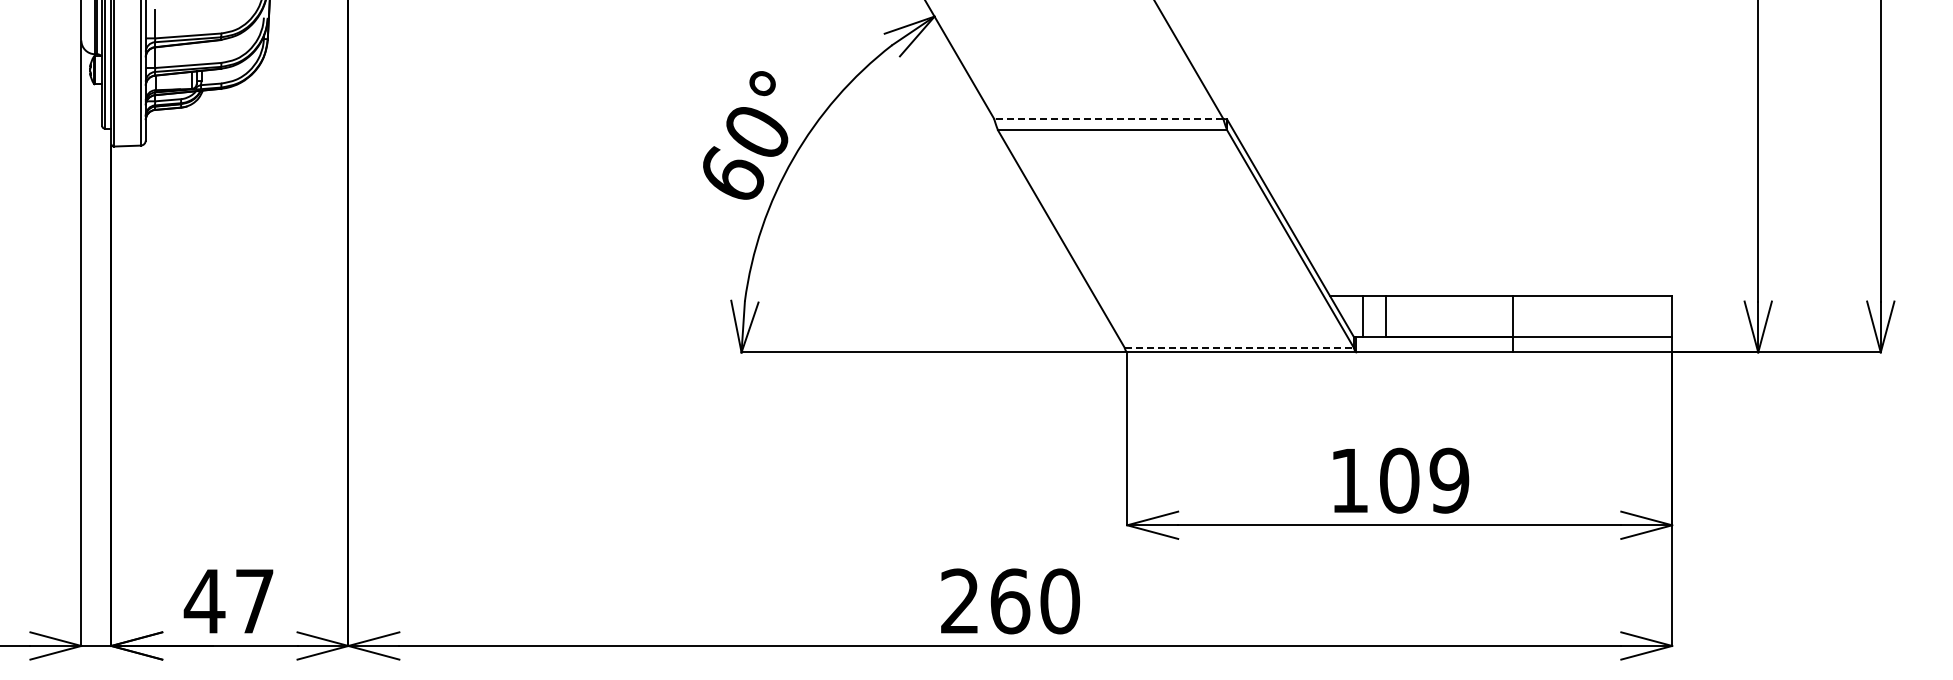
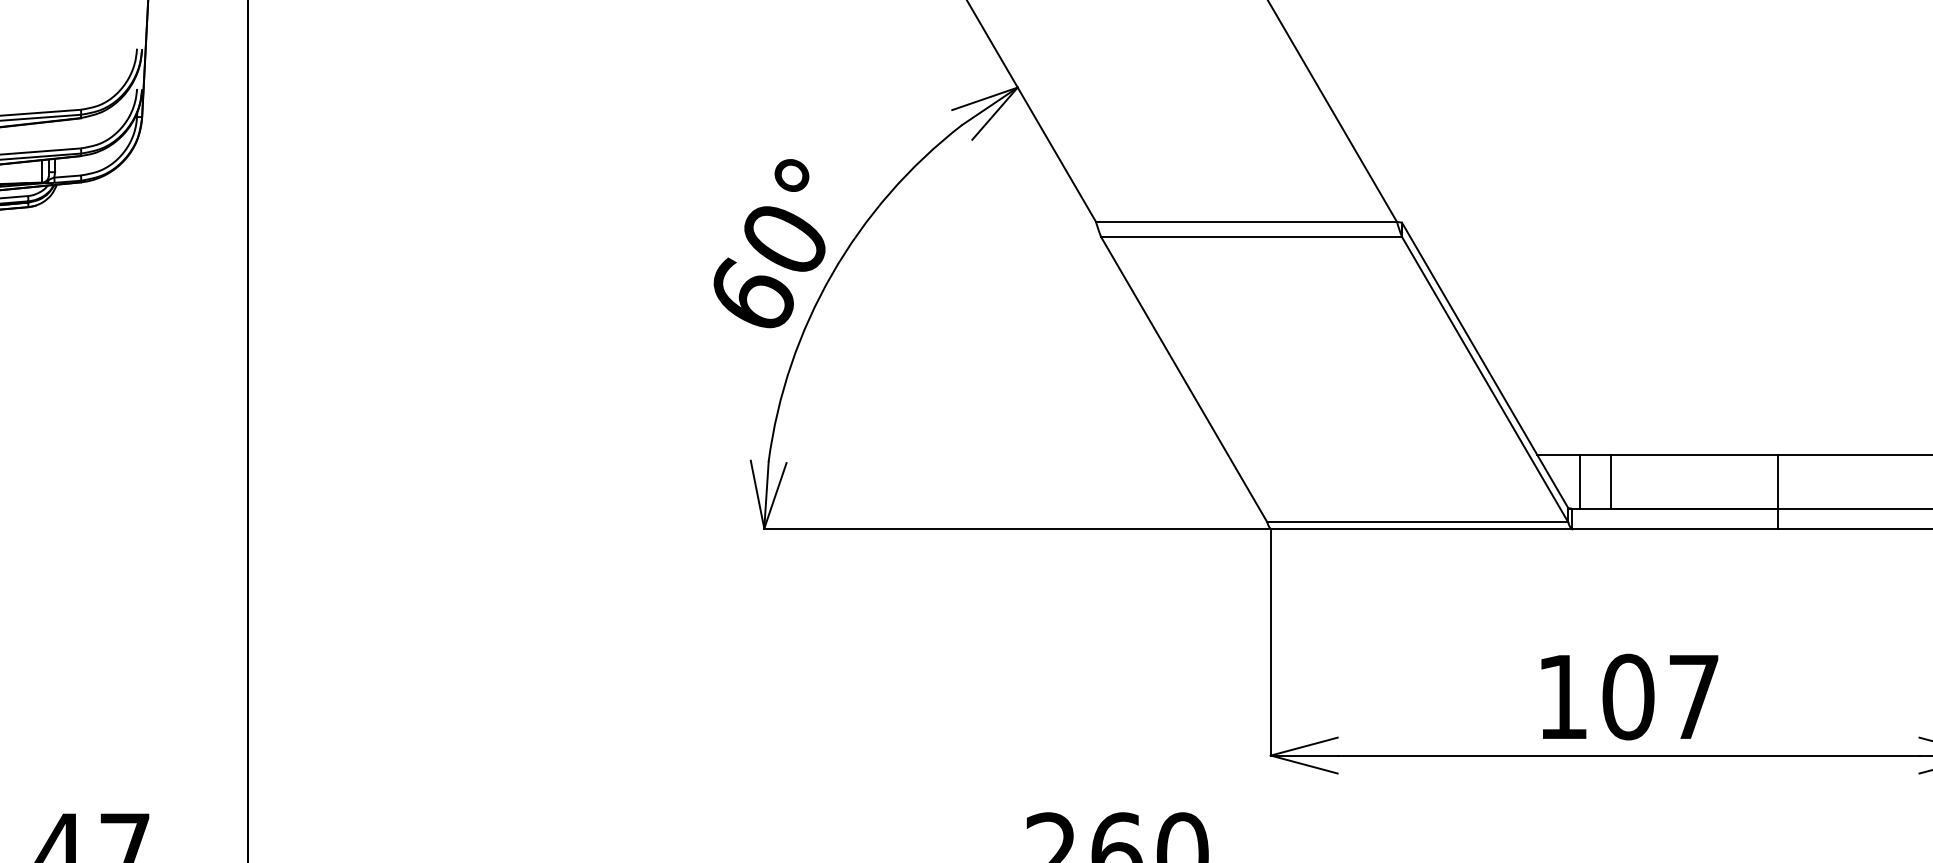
line: (1108, 118) -> (1246, 221), dashed -> solid
line: (1239, 347) -> (1418, 522), dashed -> solid
text: (1449, 480) -> (1693, 696), 109 -> 107

